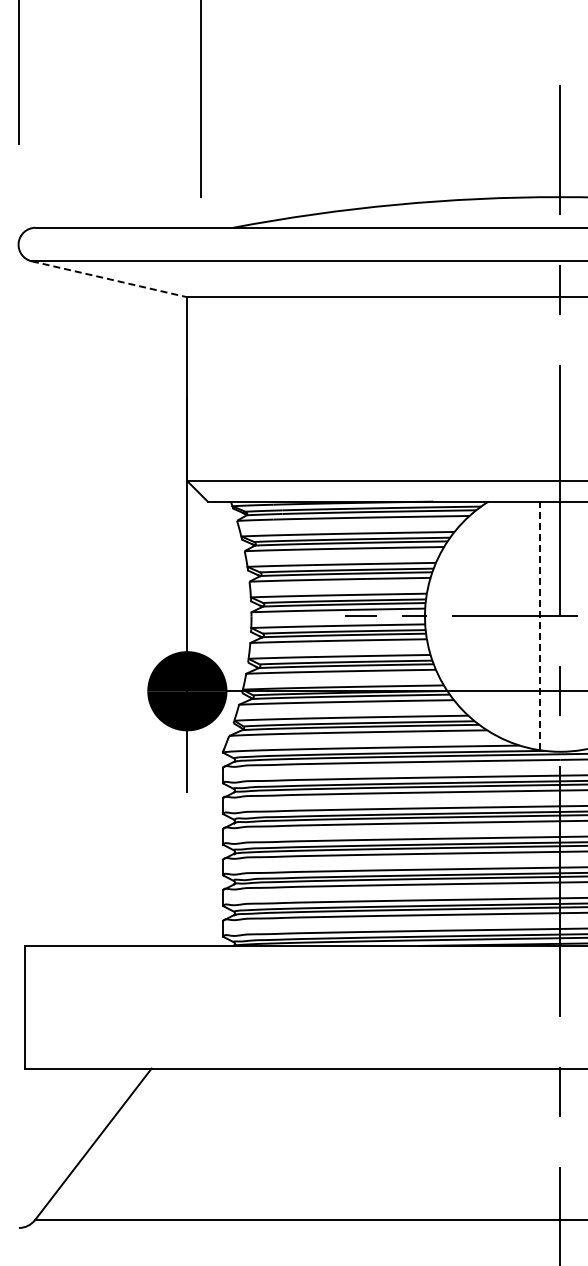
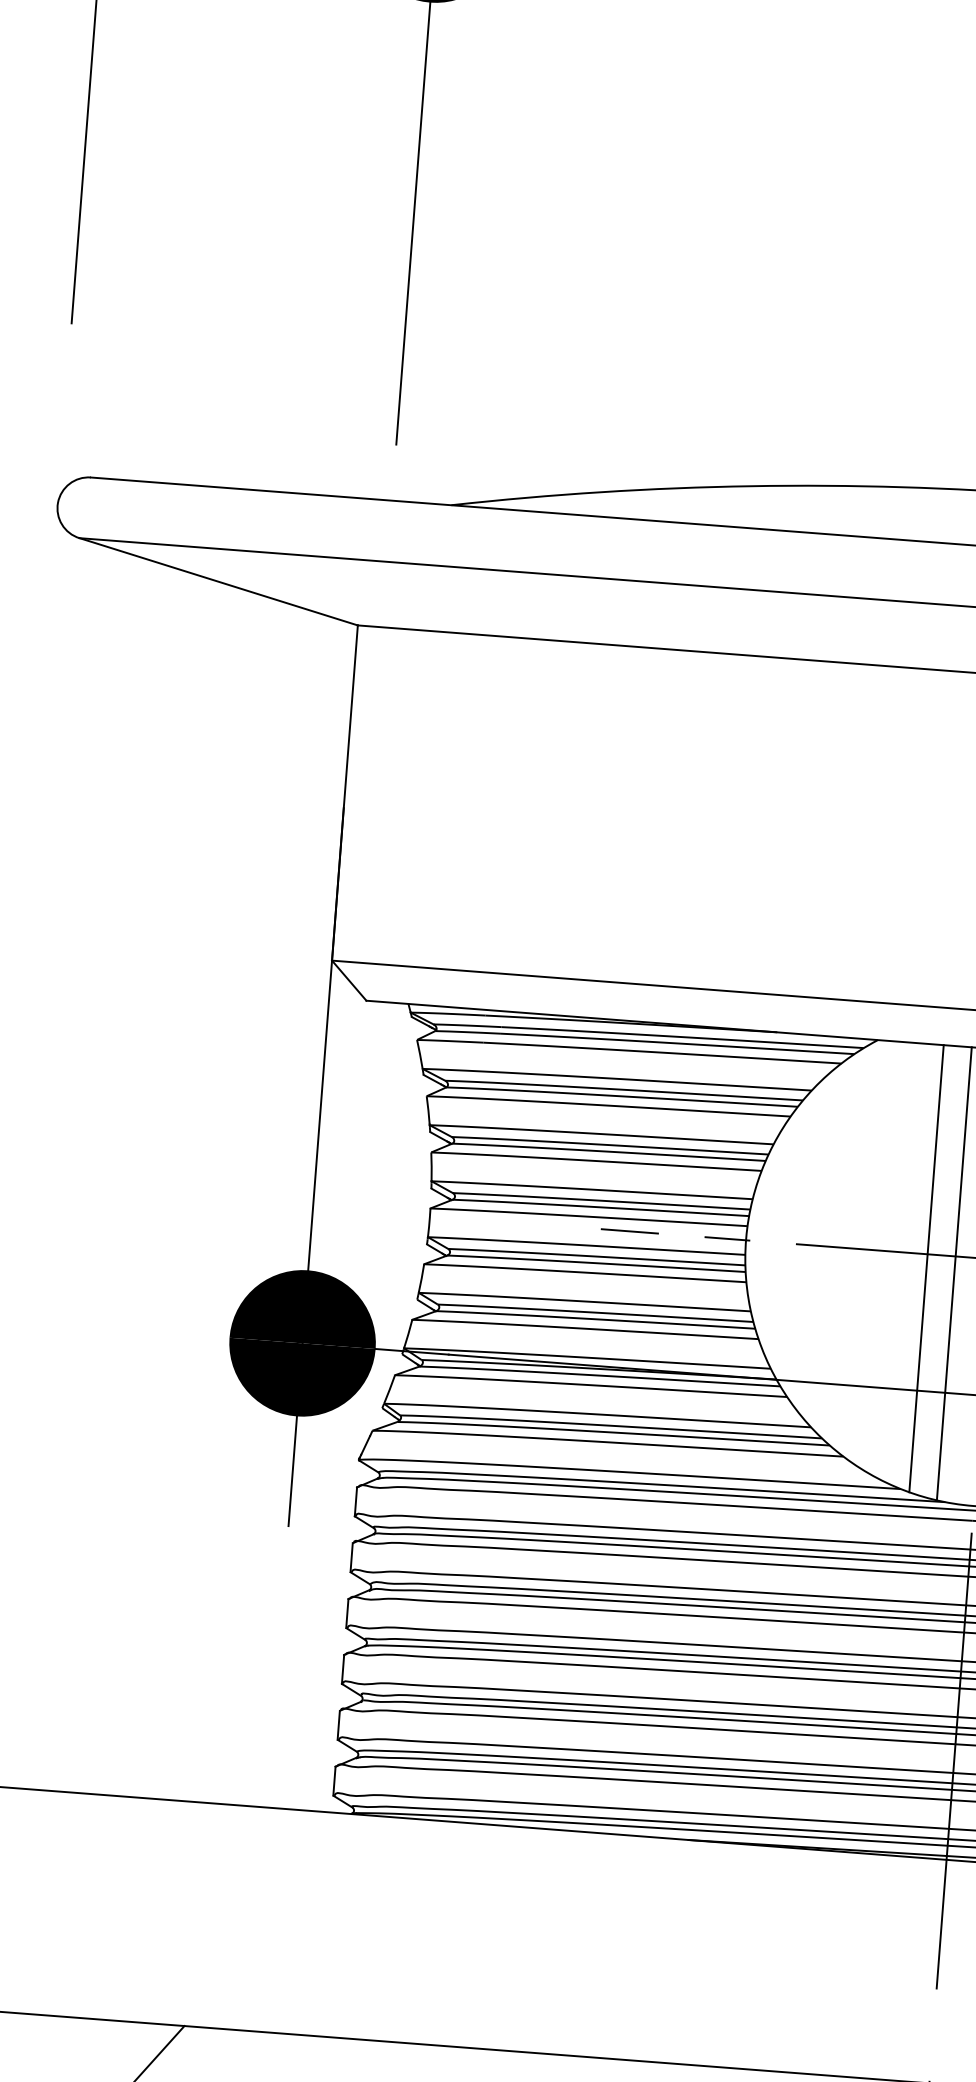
line: (109, 279) -> (218, 582), dashed -> solid
line: (524, 623) -> (926, 1267), added
line: (539, 625) -> (953, 1272), dashed -> solid

